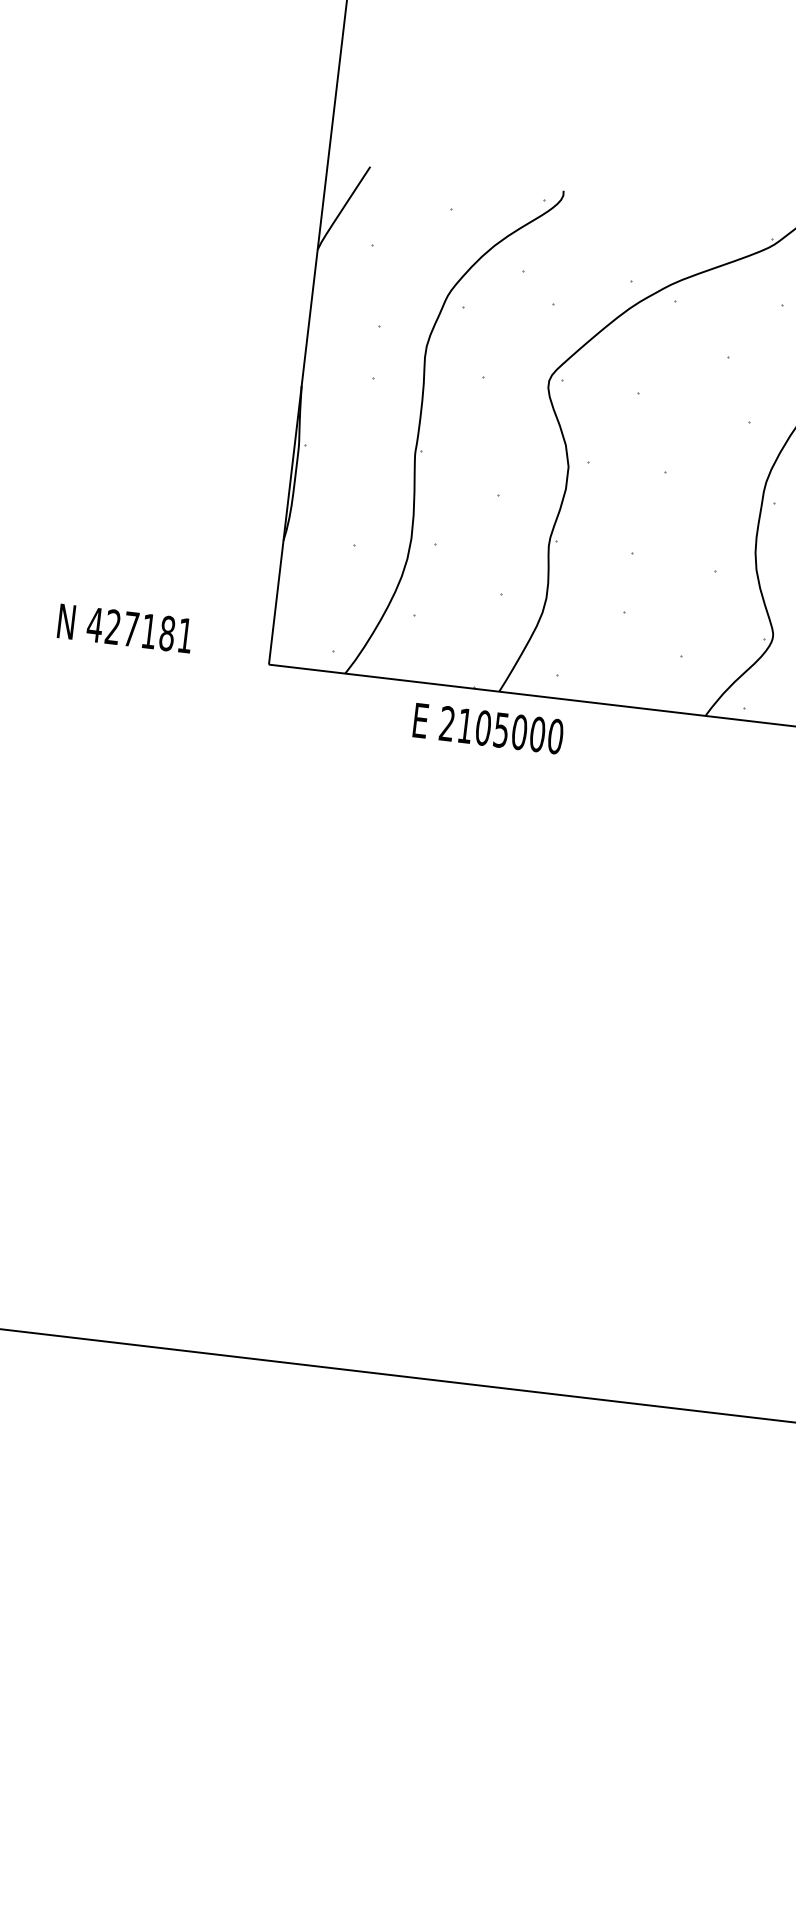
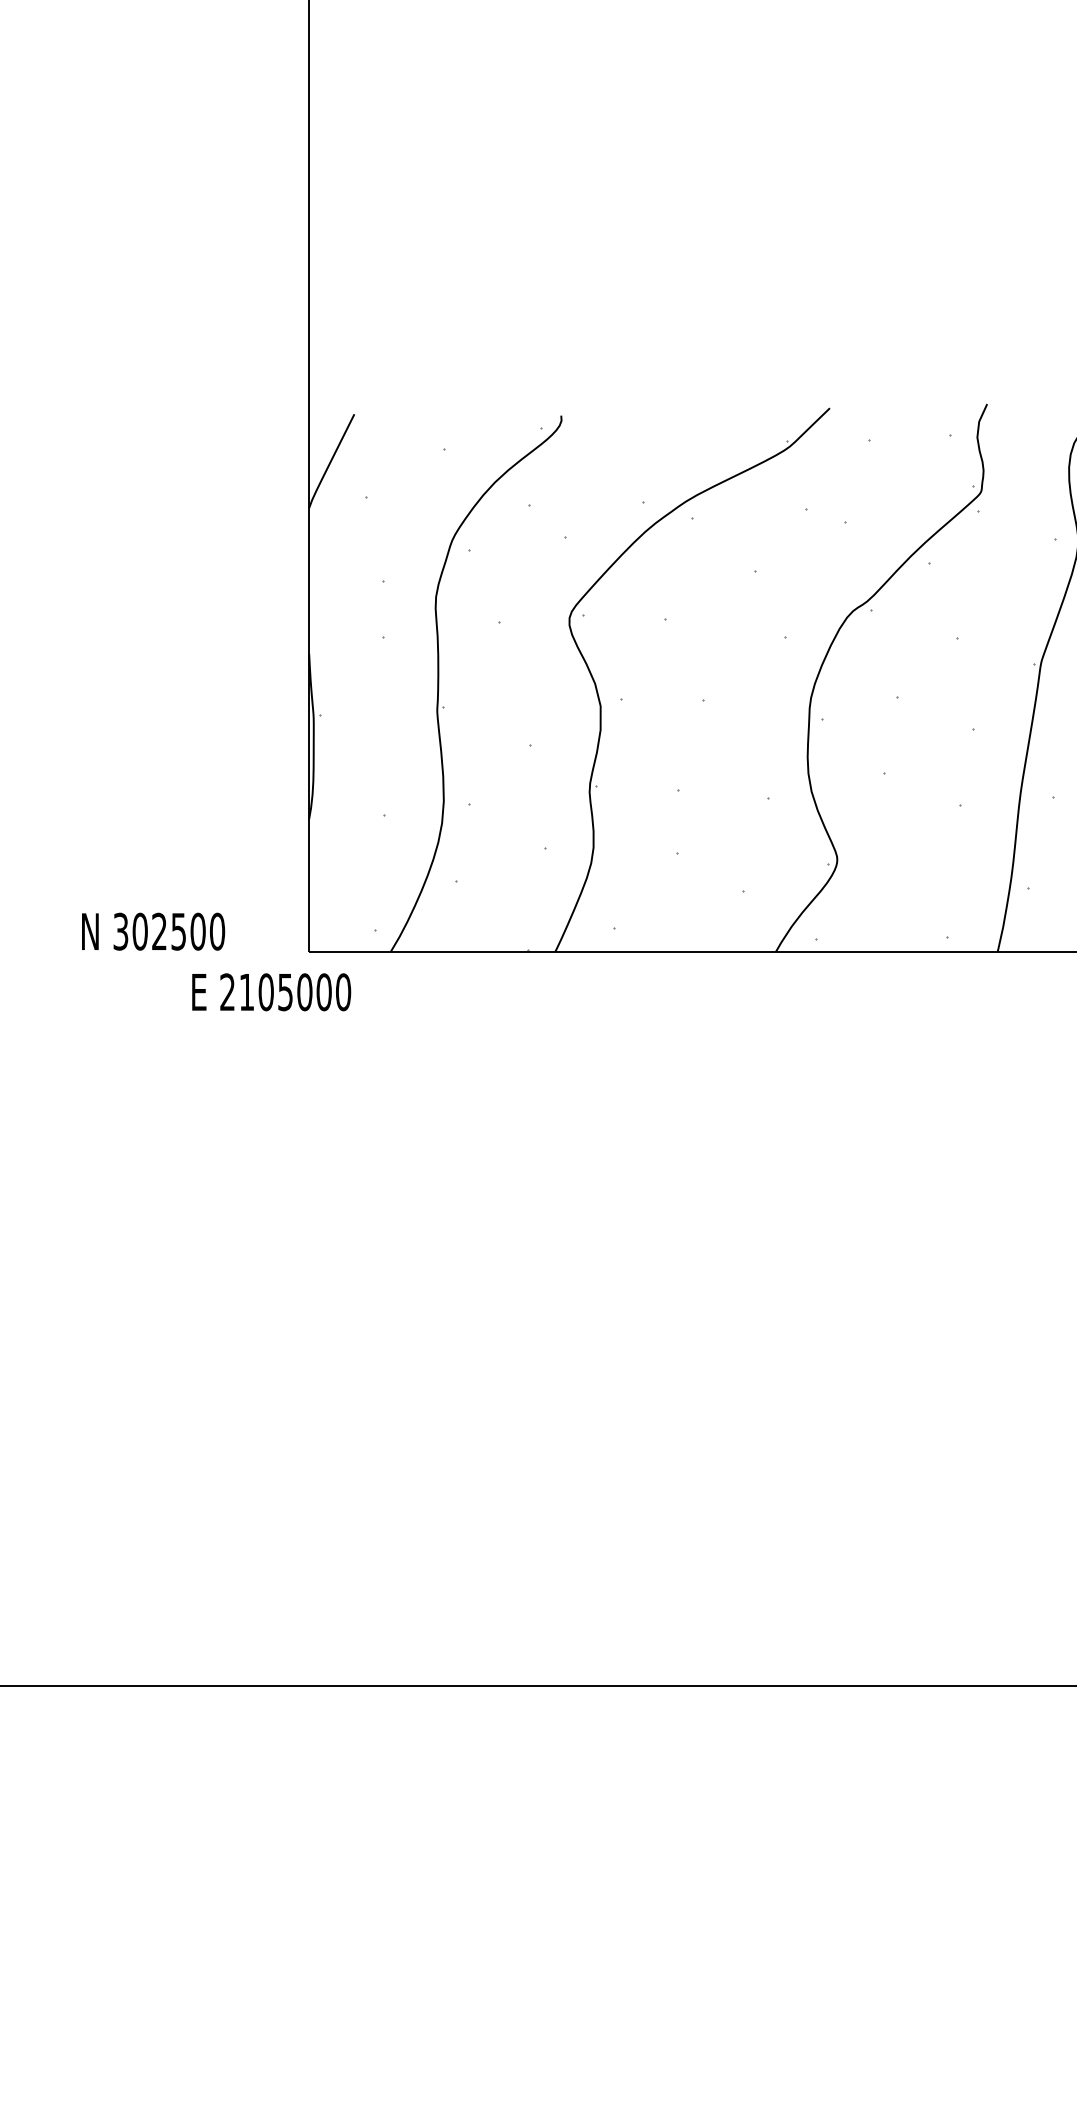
text: (139, 630) -> (168, 931), 427181 -> 302500
text: (488, 728) -> (271, 992), moved

